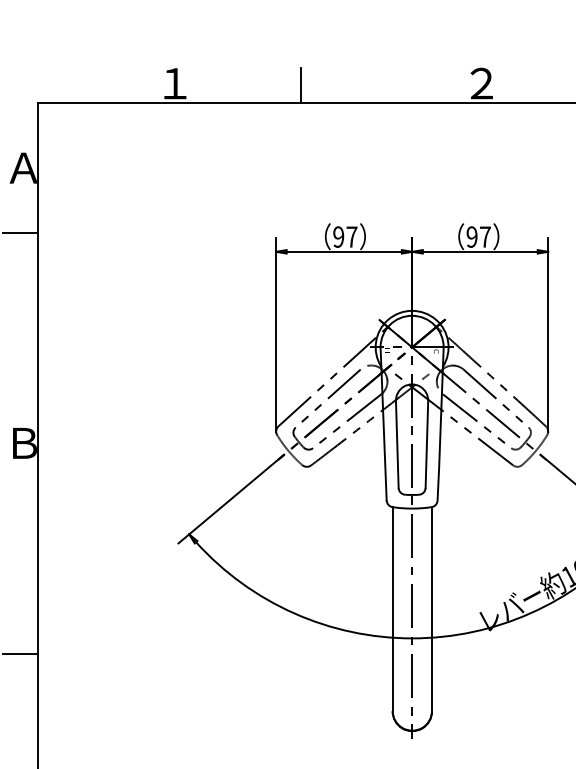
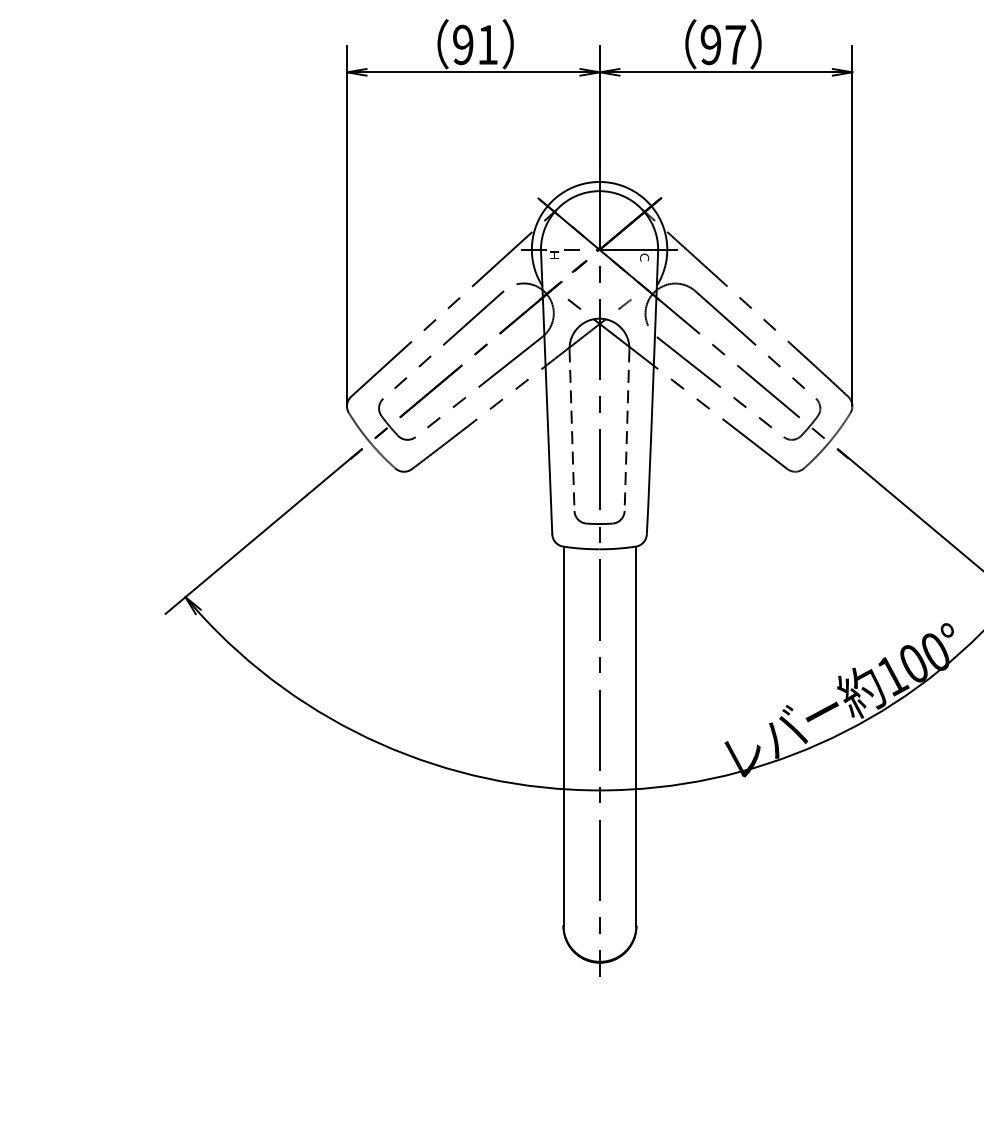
text: (351, 236) -> (486, 43), 97 -> 91
line: (397, 444) -> (572, 430), solid -> dashed
line: (426, 444) -> (626, 430), solid -> dashed

